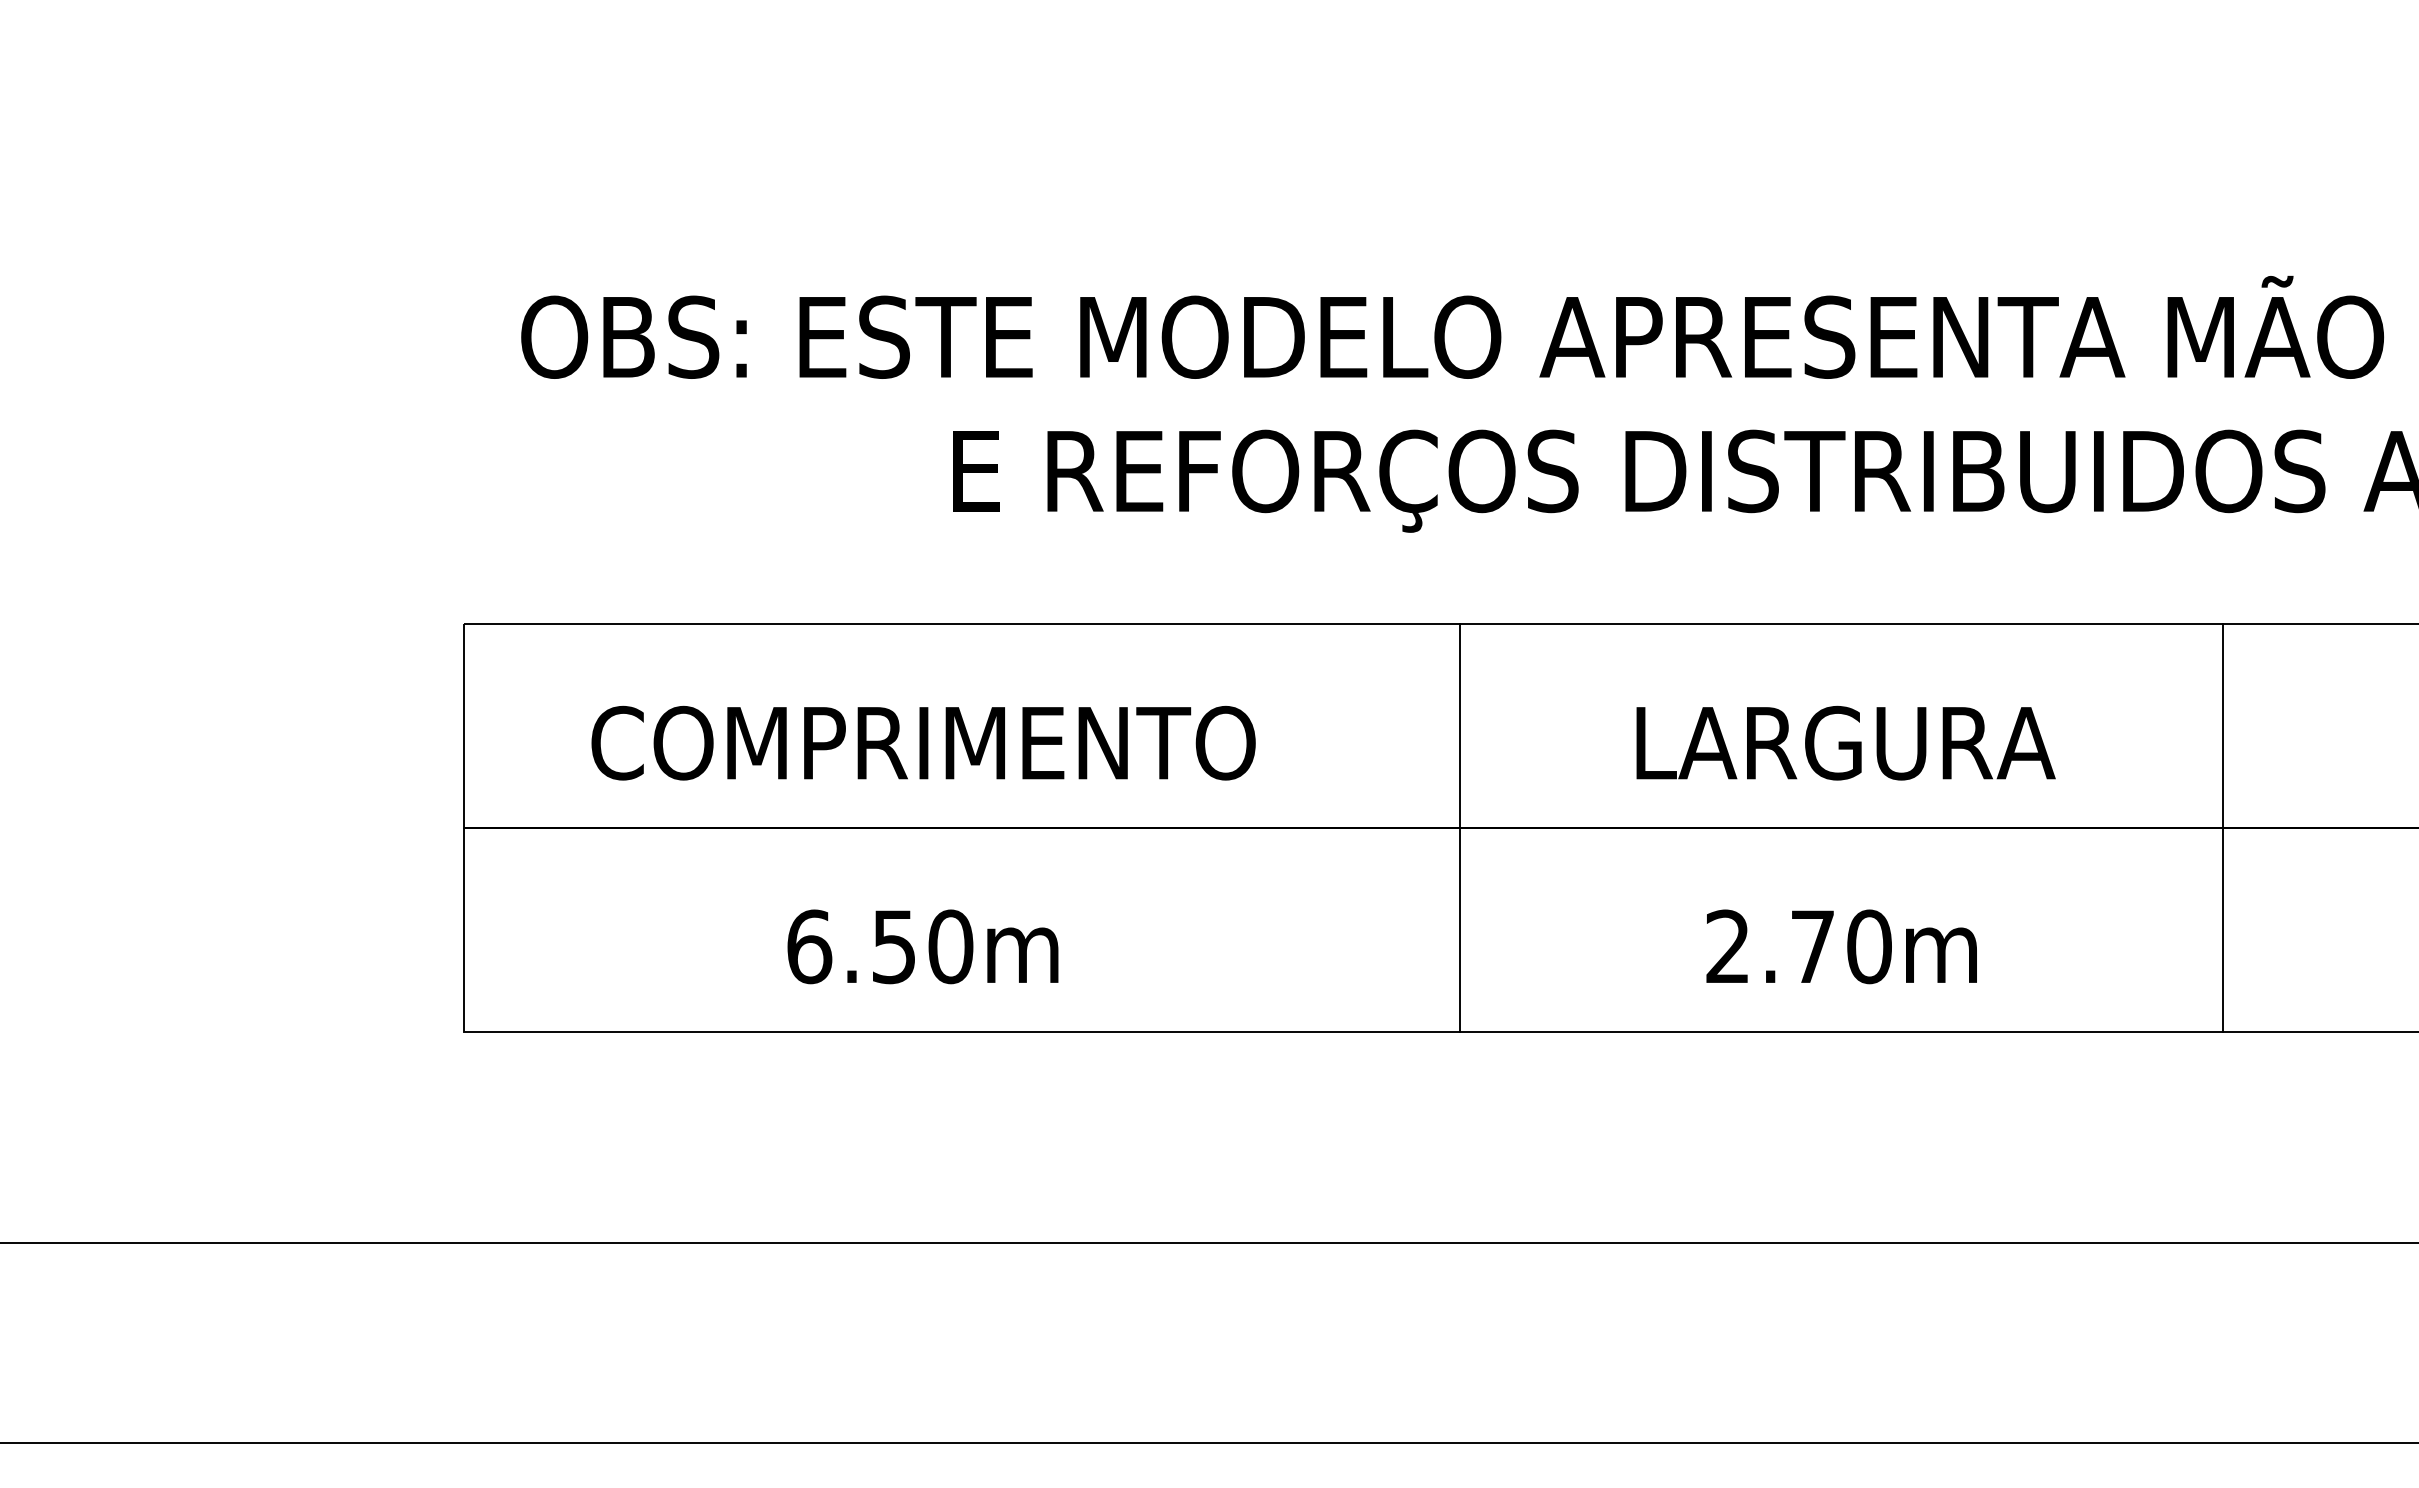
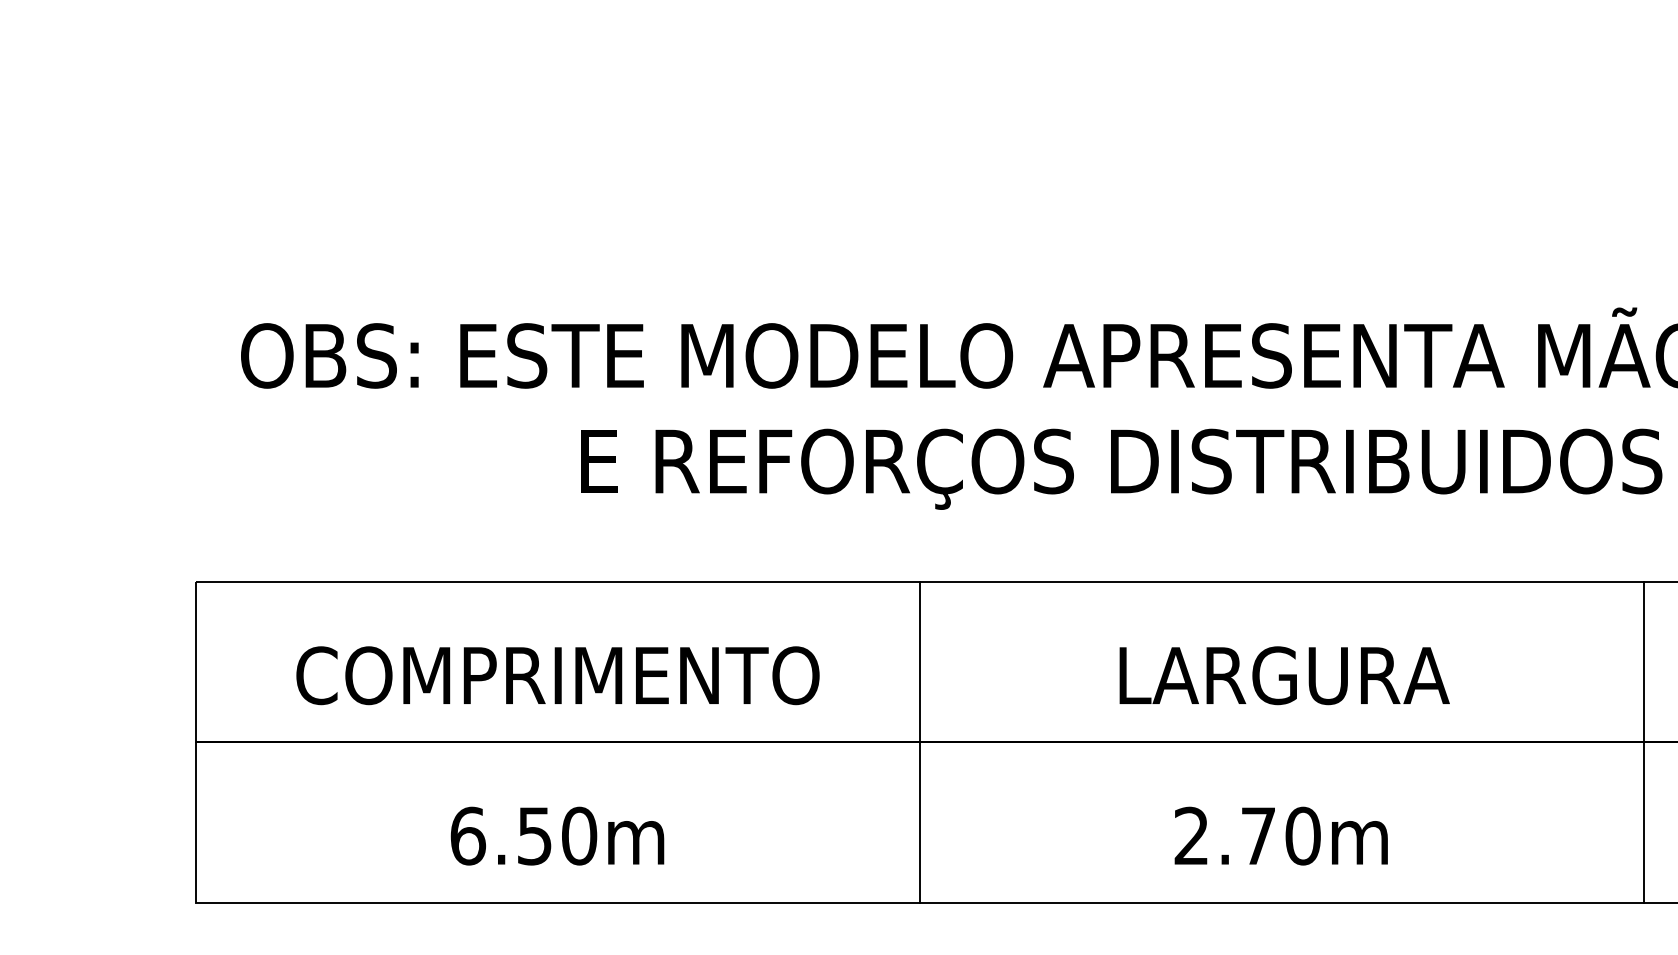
line: (1459, 827) -> (919, 742), moved
line: (2222, 827) -> (1643, 742), moved

